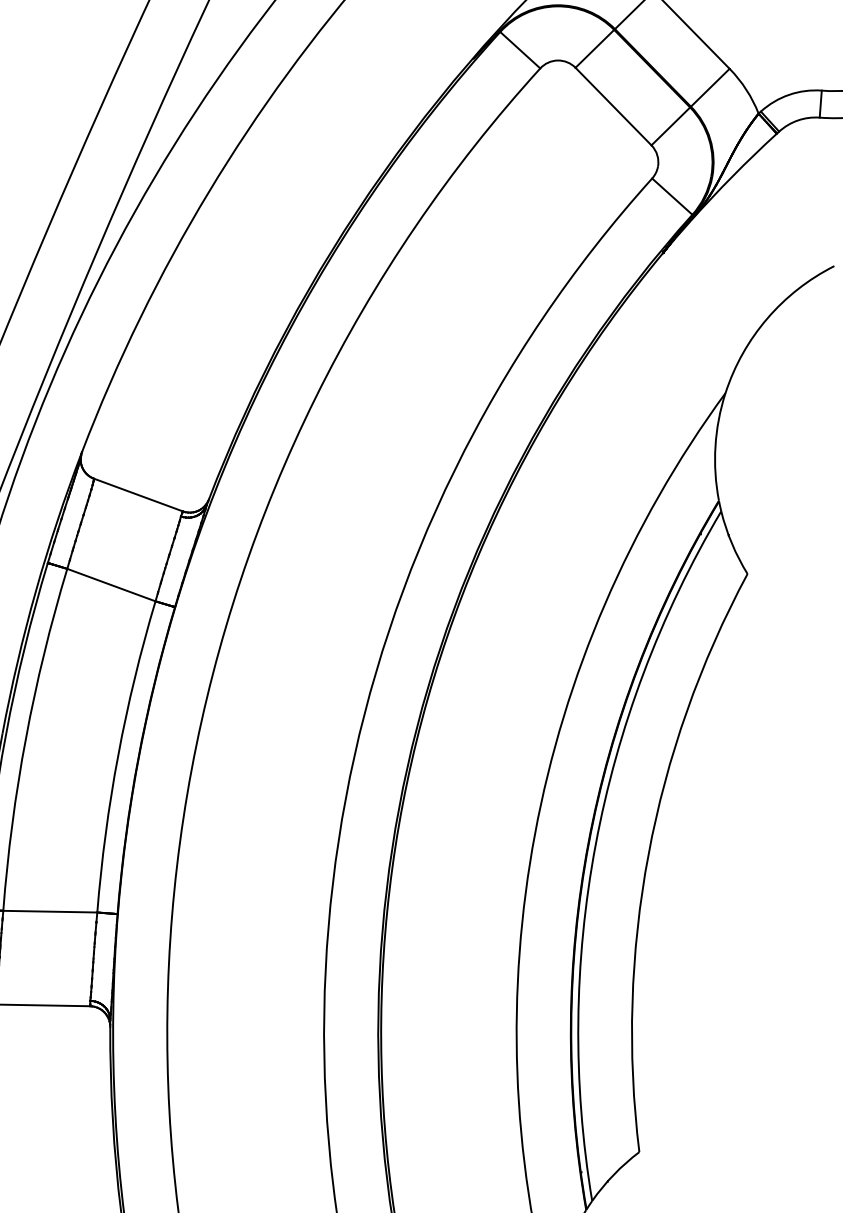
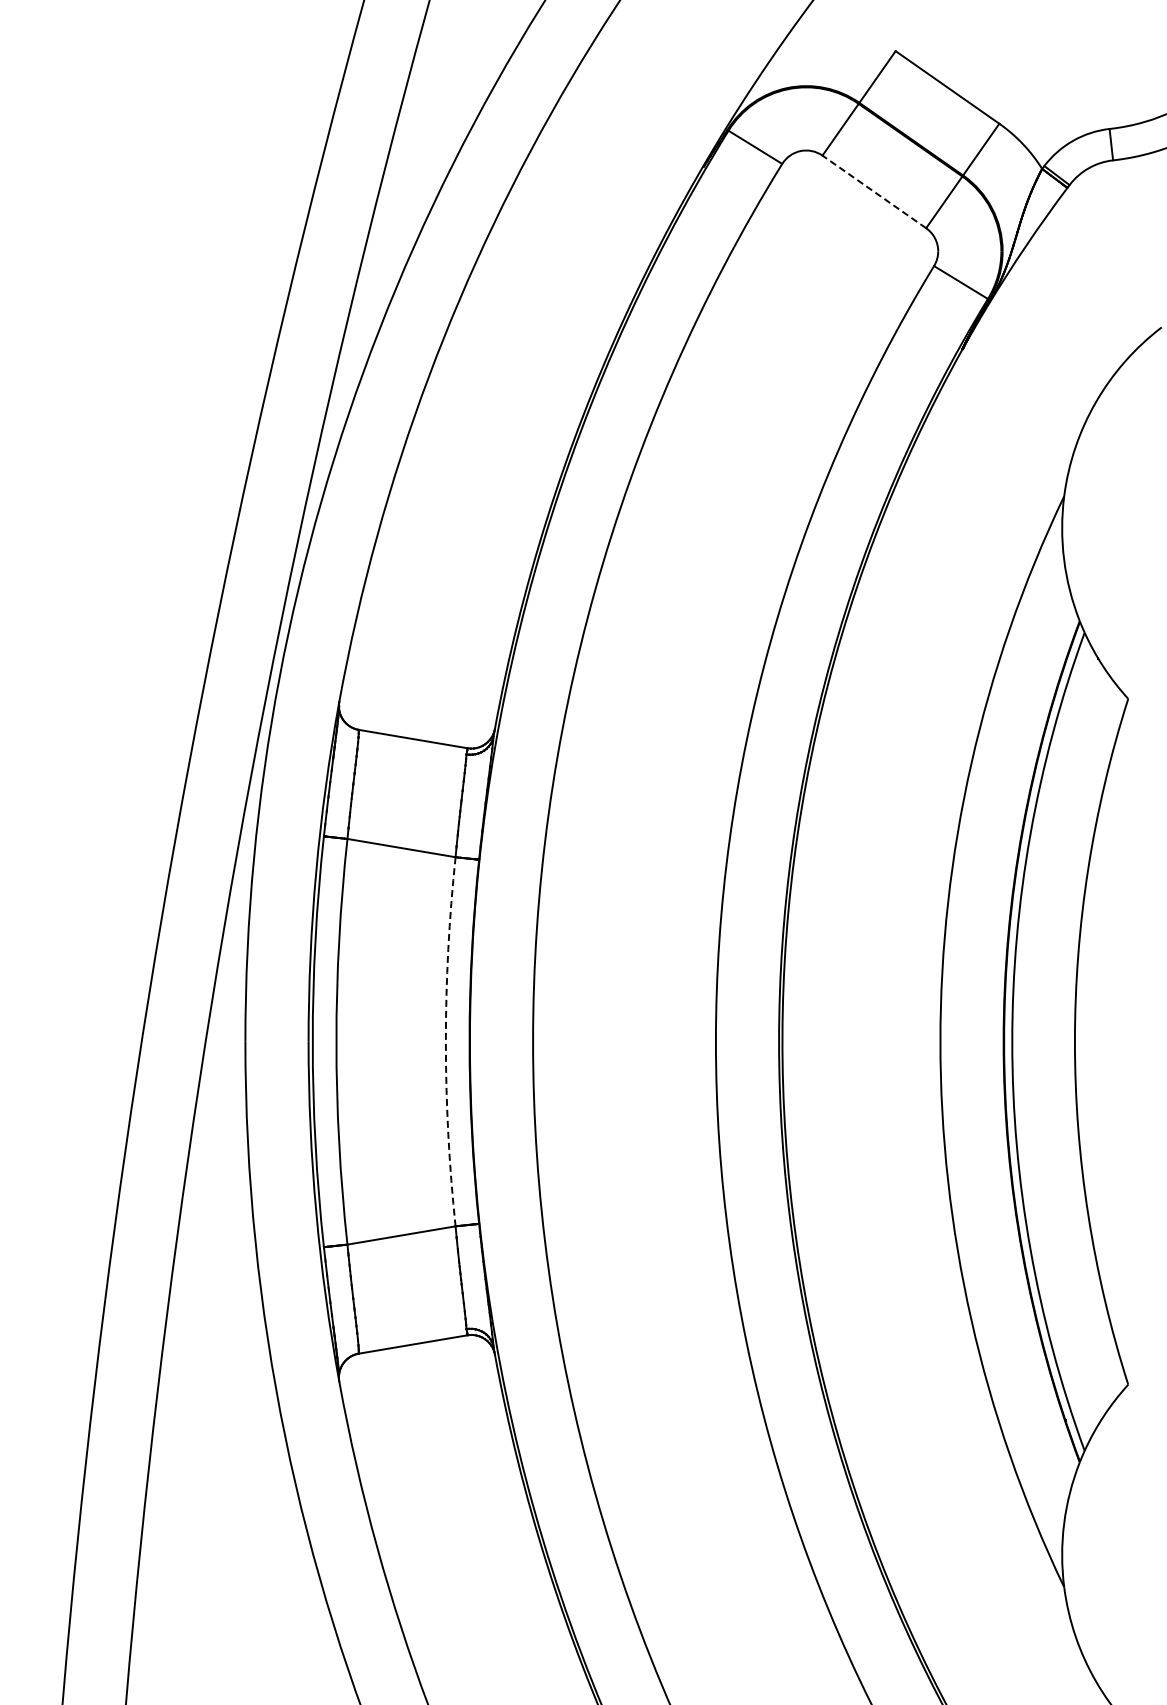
line: (612, 106) -> (873, 191), solid -> dashed
arc: (117, 755) -> (445, 1041), solid -> dashed

